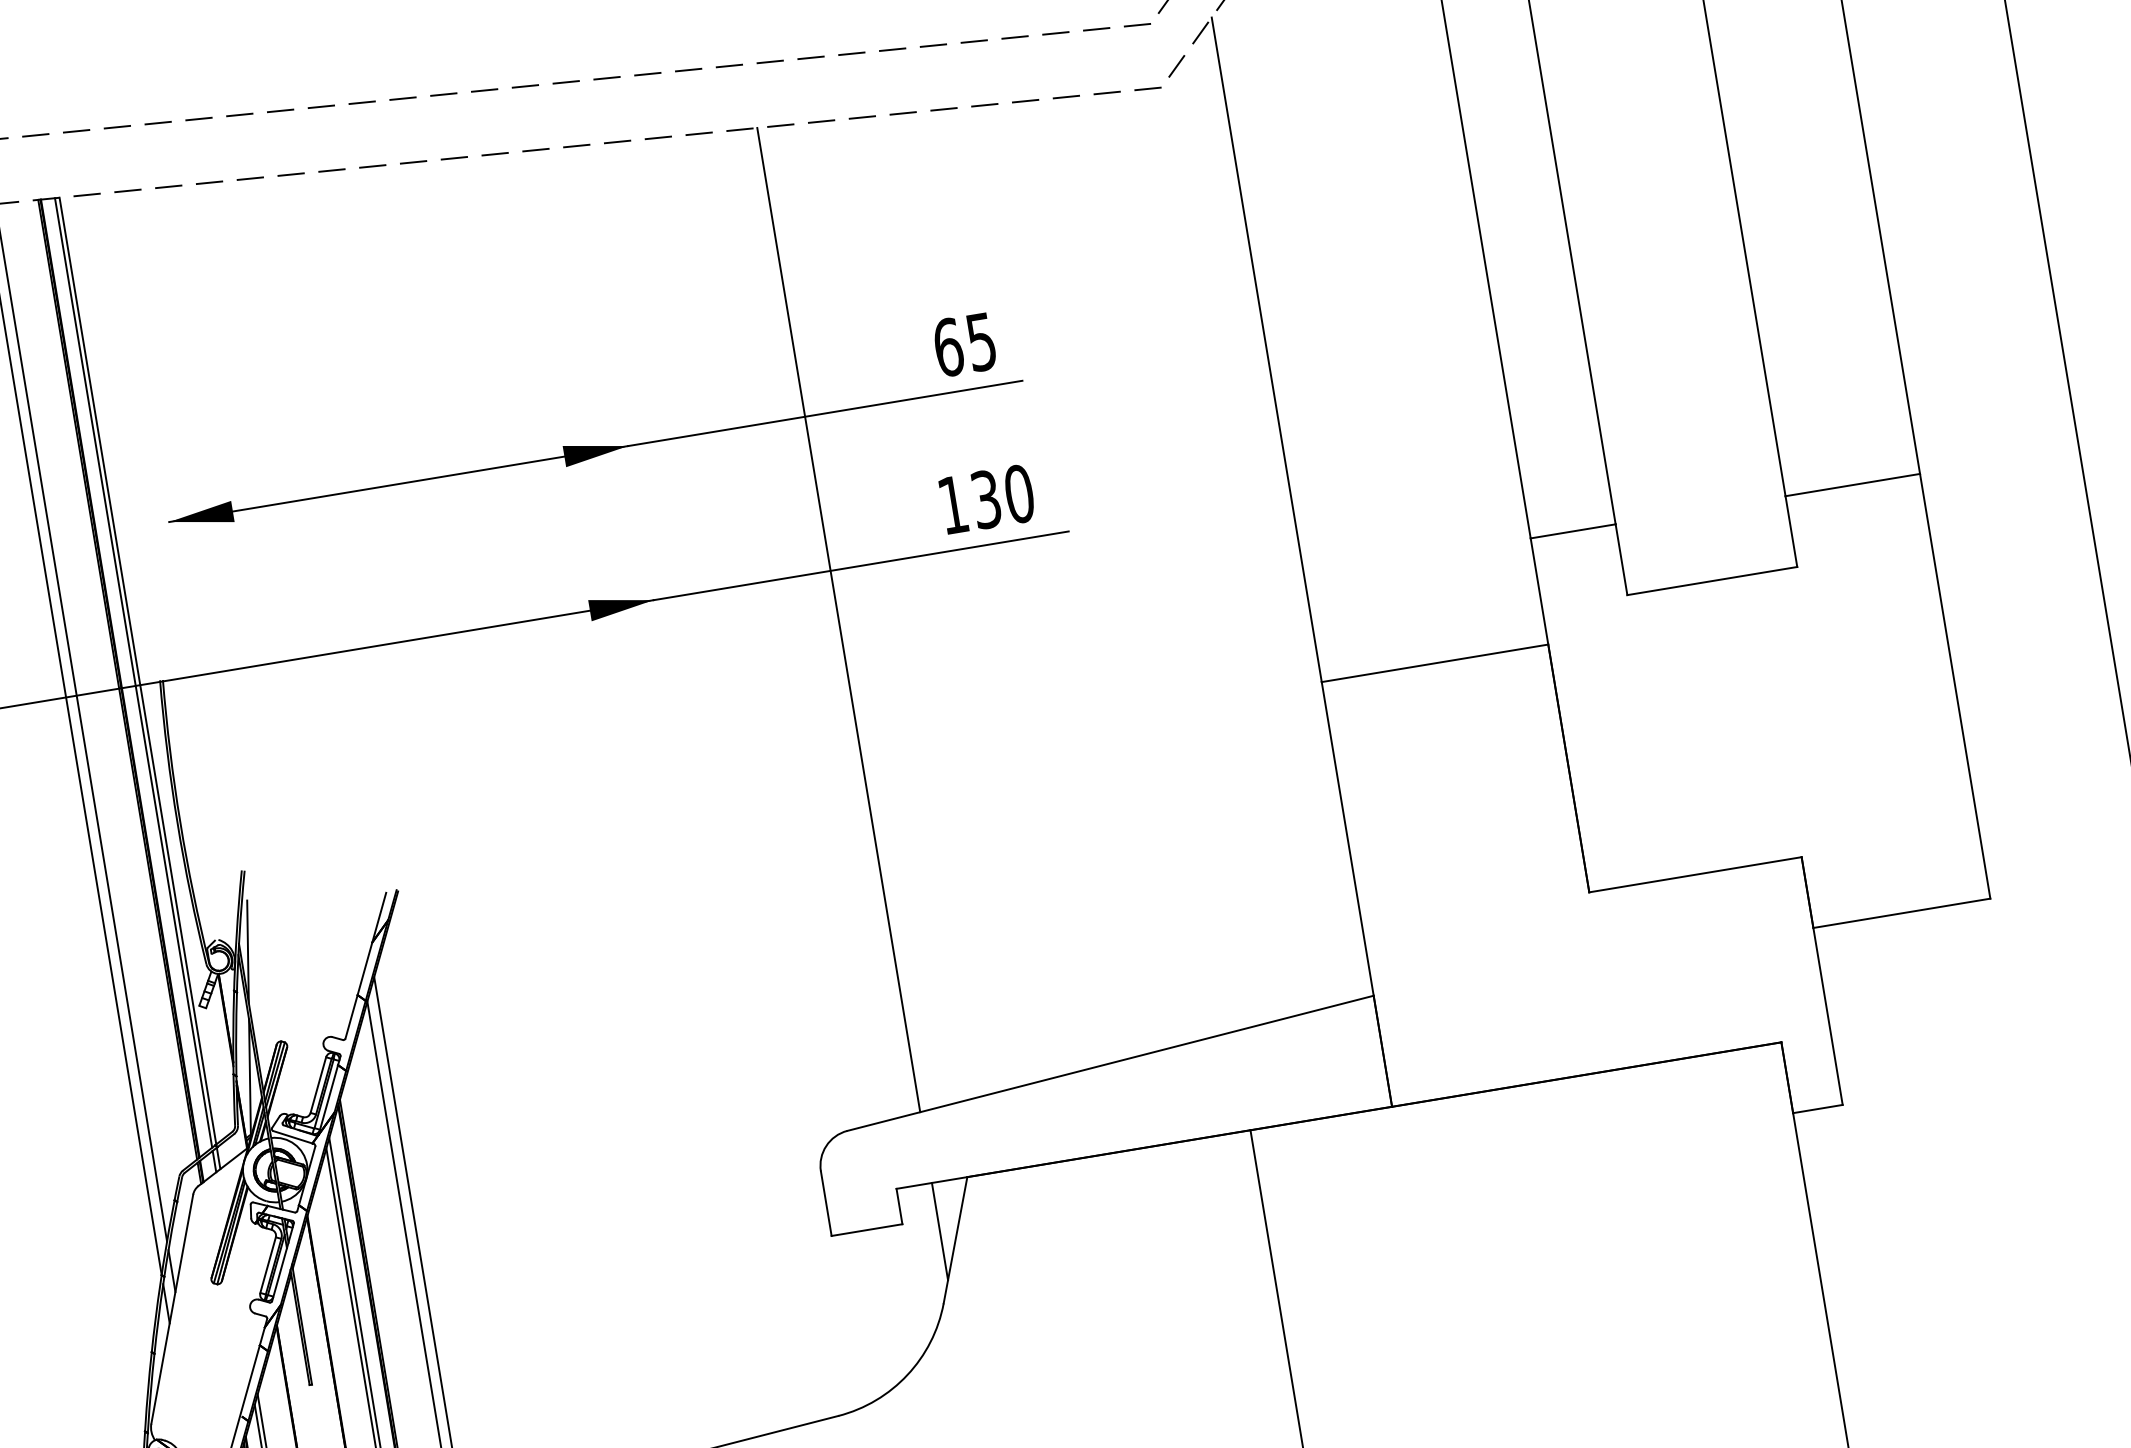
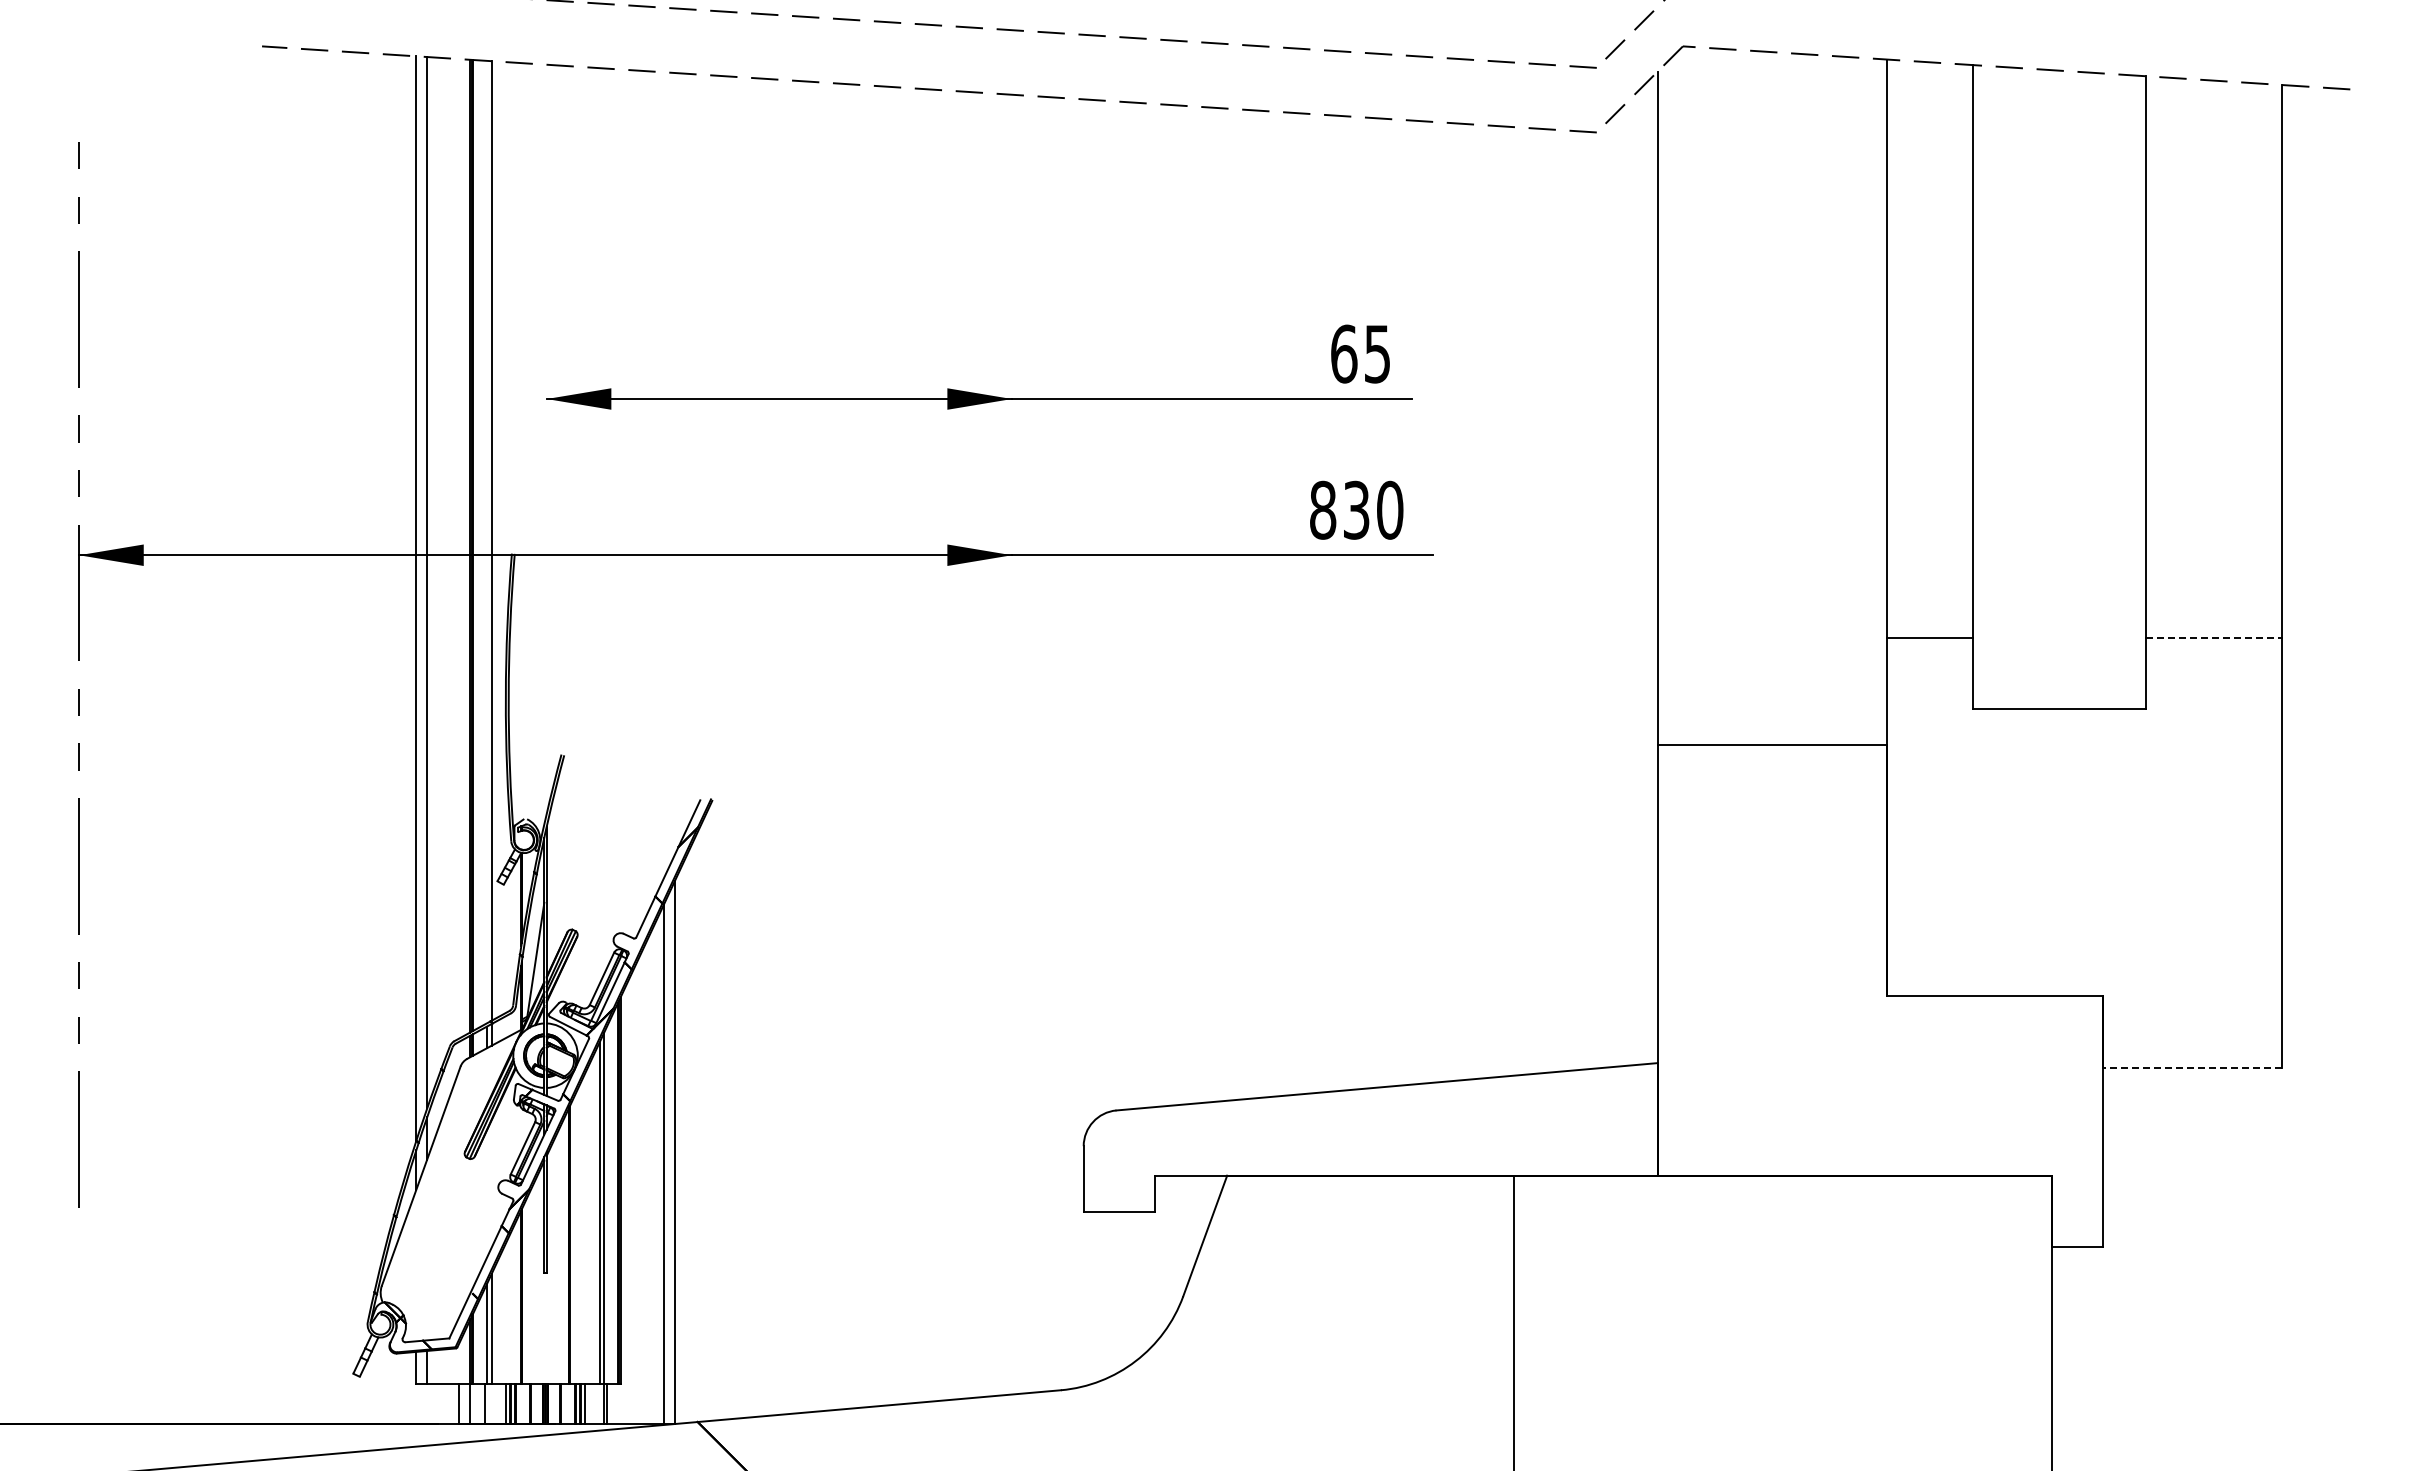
line: (1853, 484) -> (2214, 637), solid -> dashed
text: (953, 504) -> (1323, 509), 130 -> 830
line: (838, 619) -> (1191, 604), removed
line: (133, 672) -> (487, 541), removed
line: (1902, 913) -> (2192, 1068), solid -> dashed
line: (247, 951) -> (553, 835), removed
line: (940, 1231) -> (1191, 1224), removed

